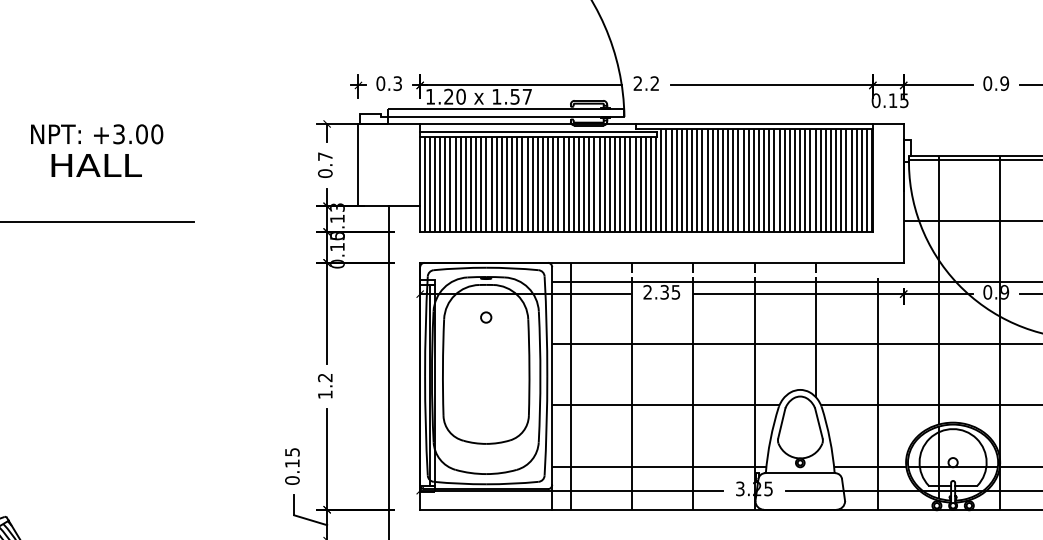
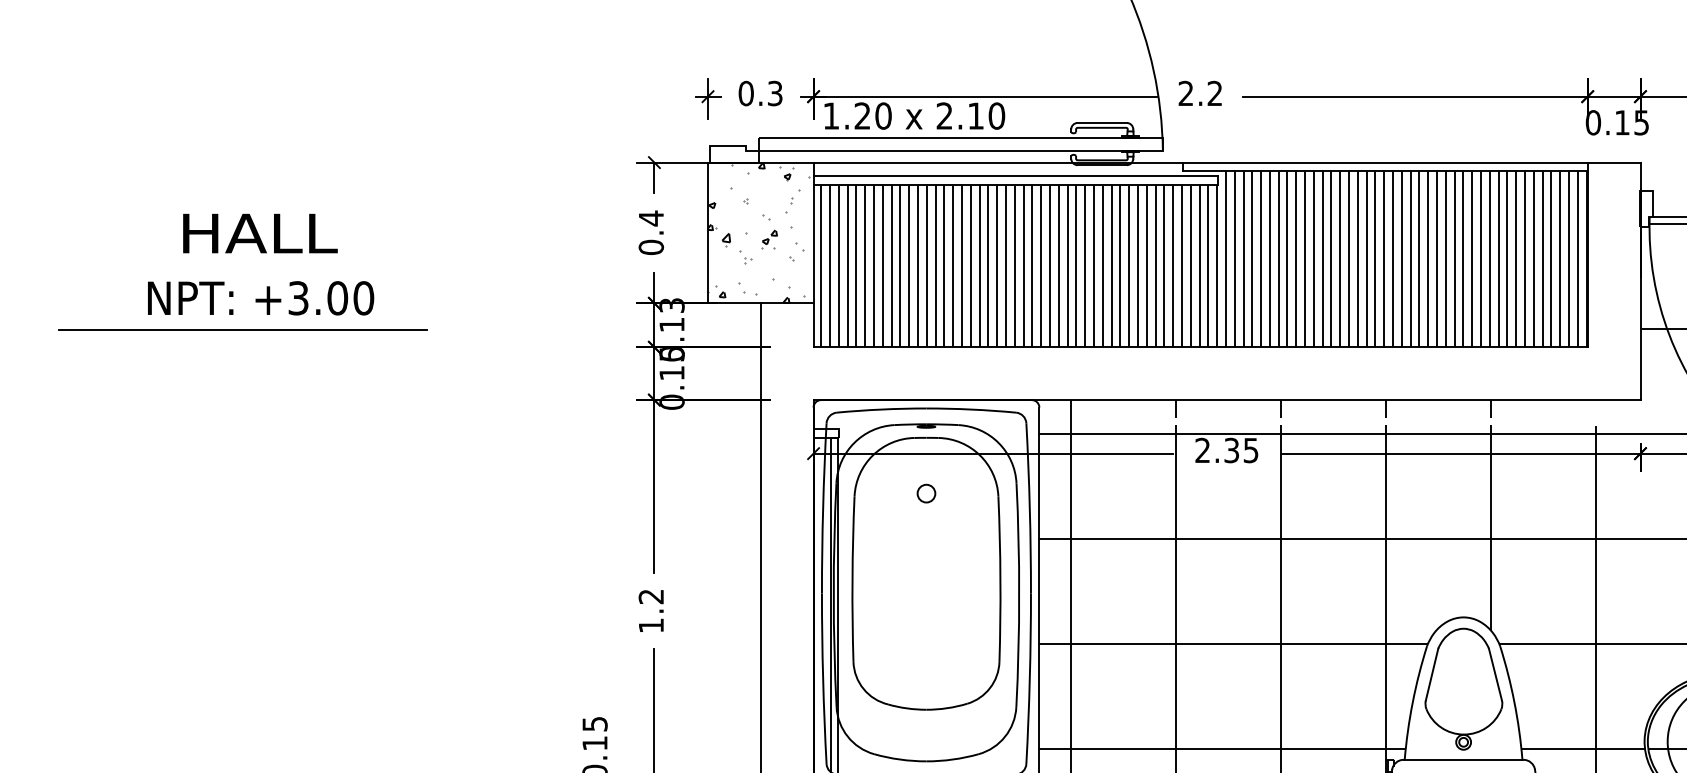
text: (512, 96) -> (971, 115), 1.57 -> 2.10
text: (97, 134) -> (261, 298), moved
text: (325, 156) -> (651, 218), 0.7 -> 0.4
hatch: (387, 165) -> (757, 233), added

